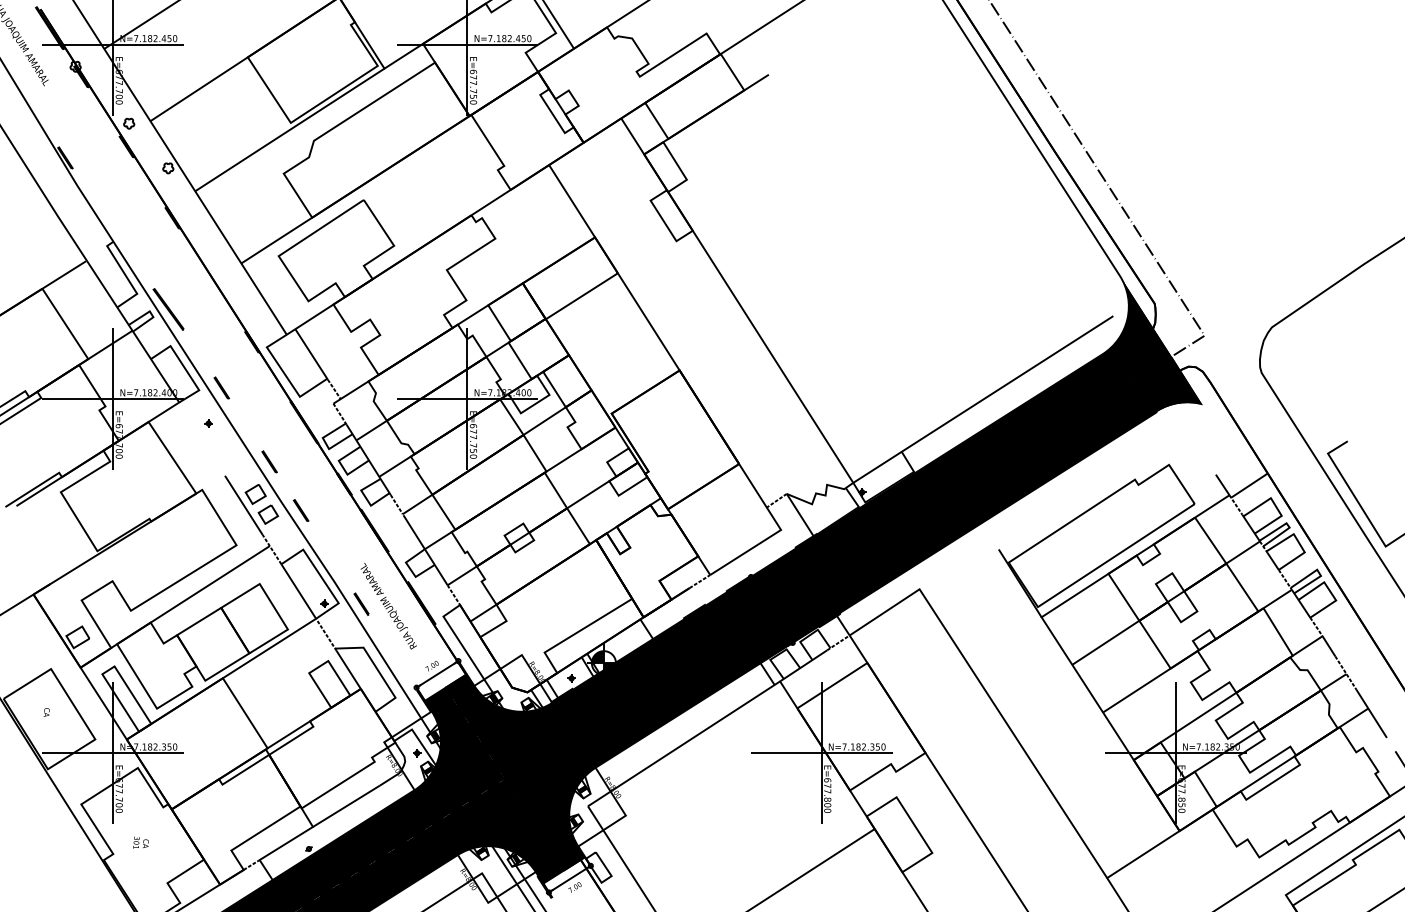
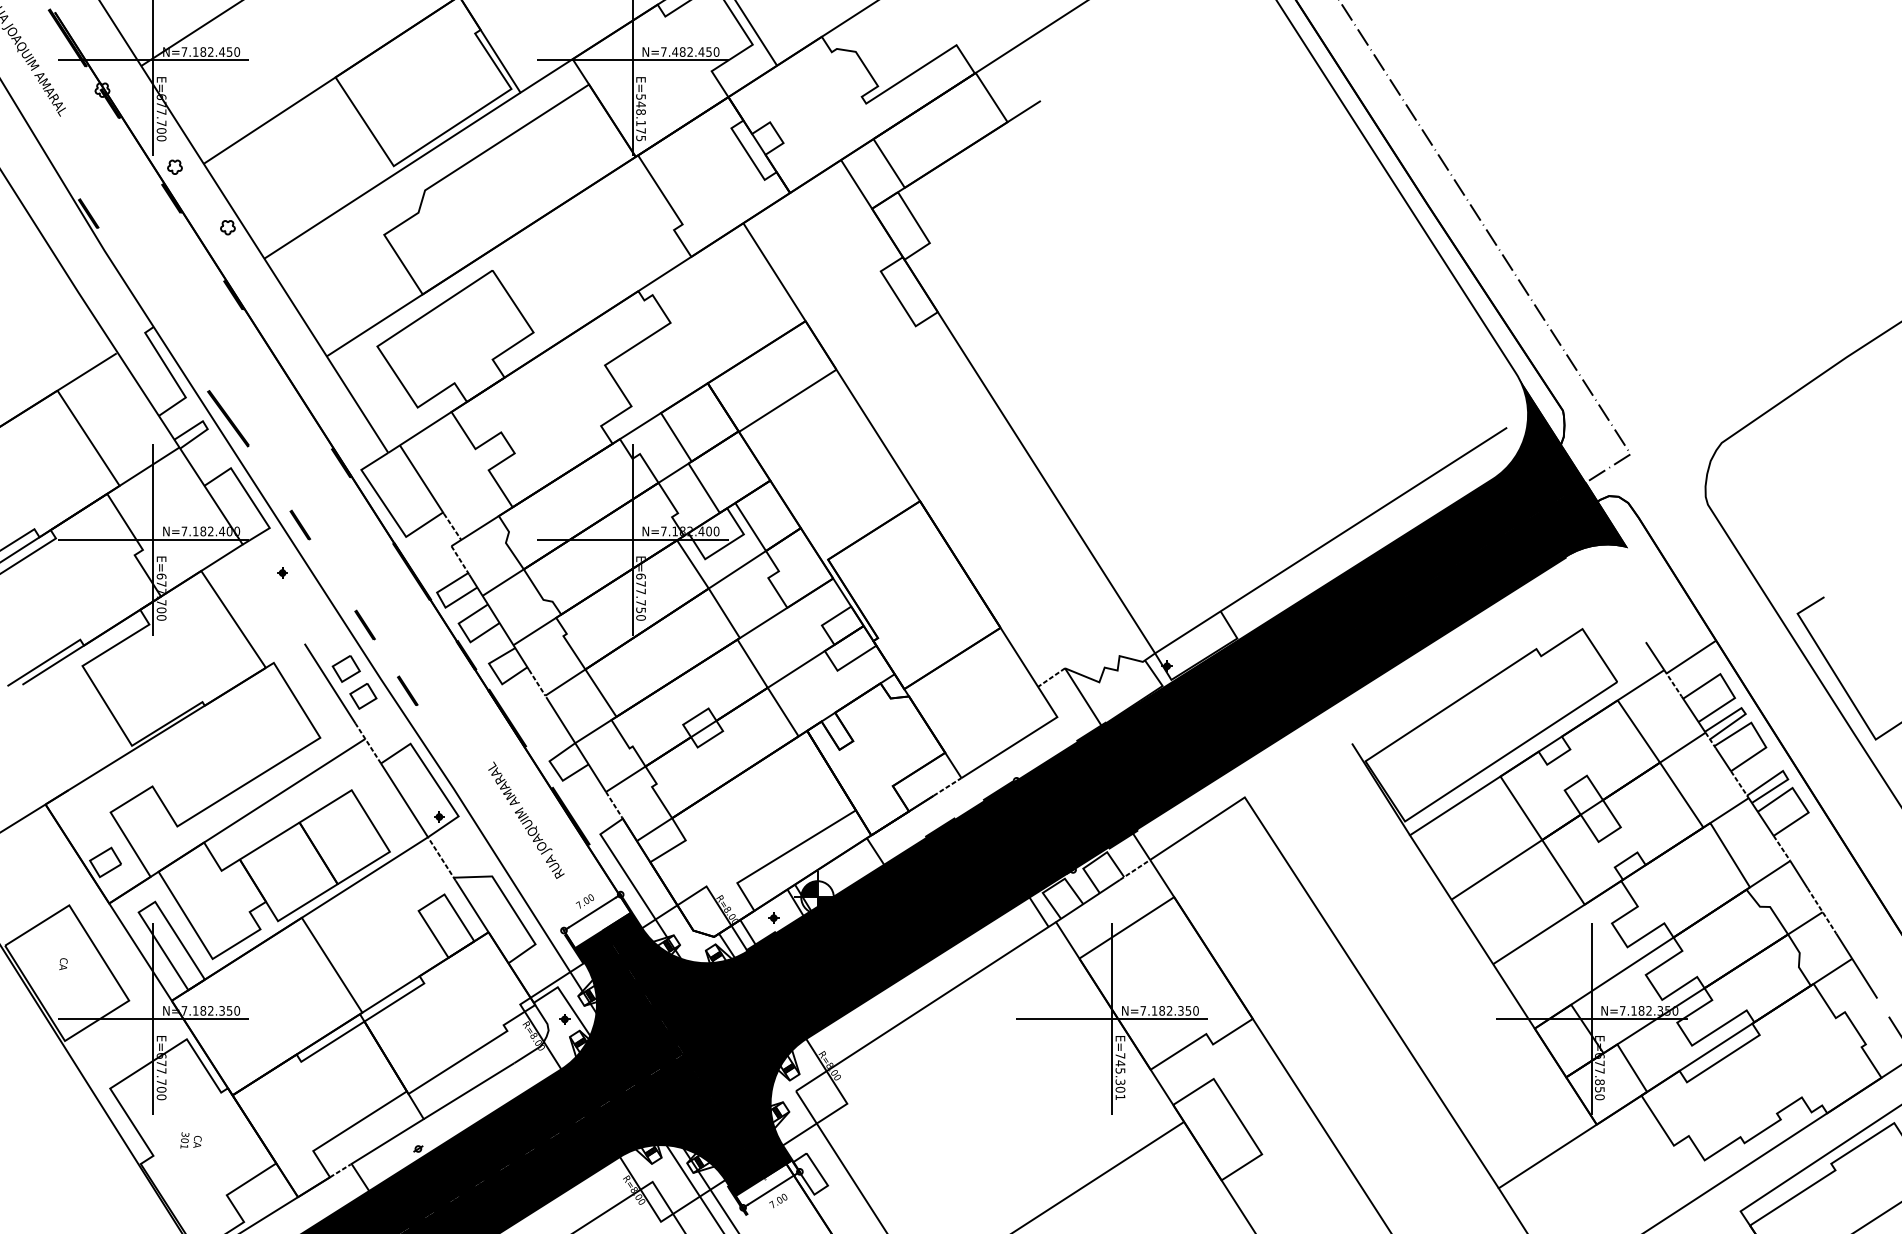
text: (498, 38) -> (675, 51), N=7.182.450 -> N=7.482.450
text: (473, 86) -> (640, 117), E=677.750 -> E=548.175
line: (361, 604) -> (489, 817), removed
text: (827, 795) -> (1120, 1076), E=677.800 -> E=745.301

